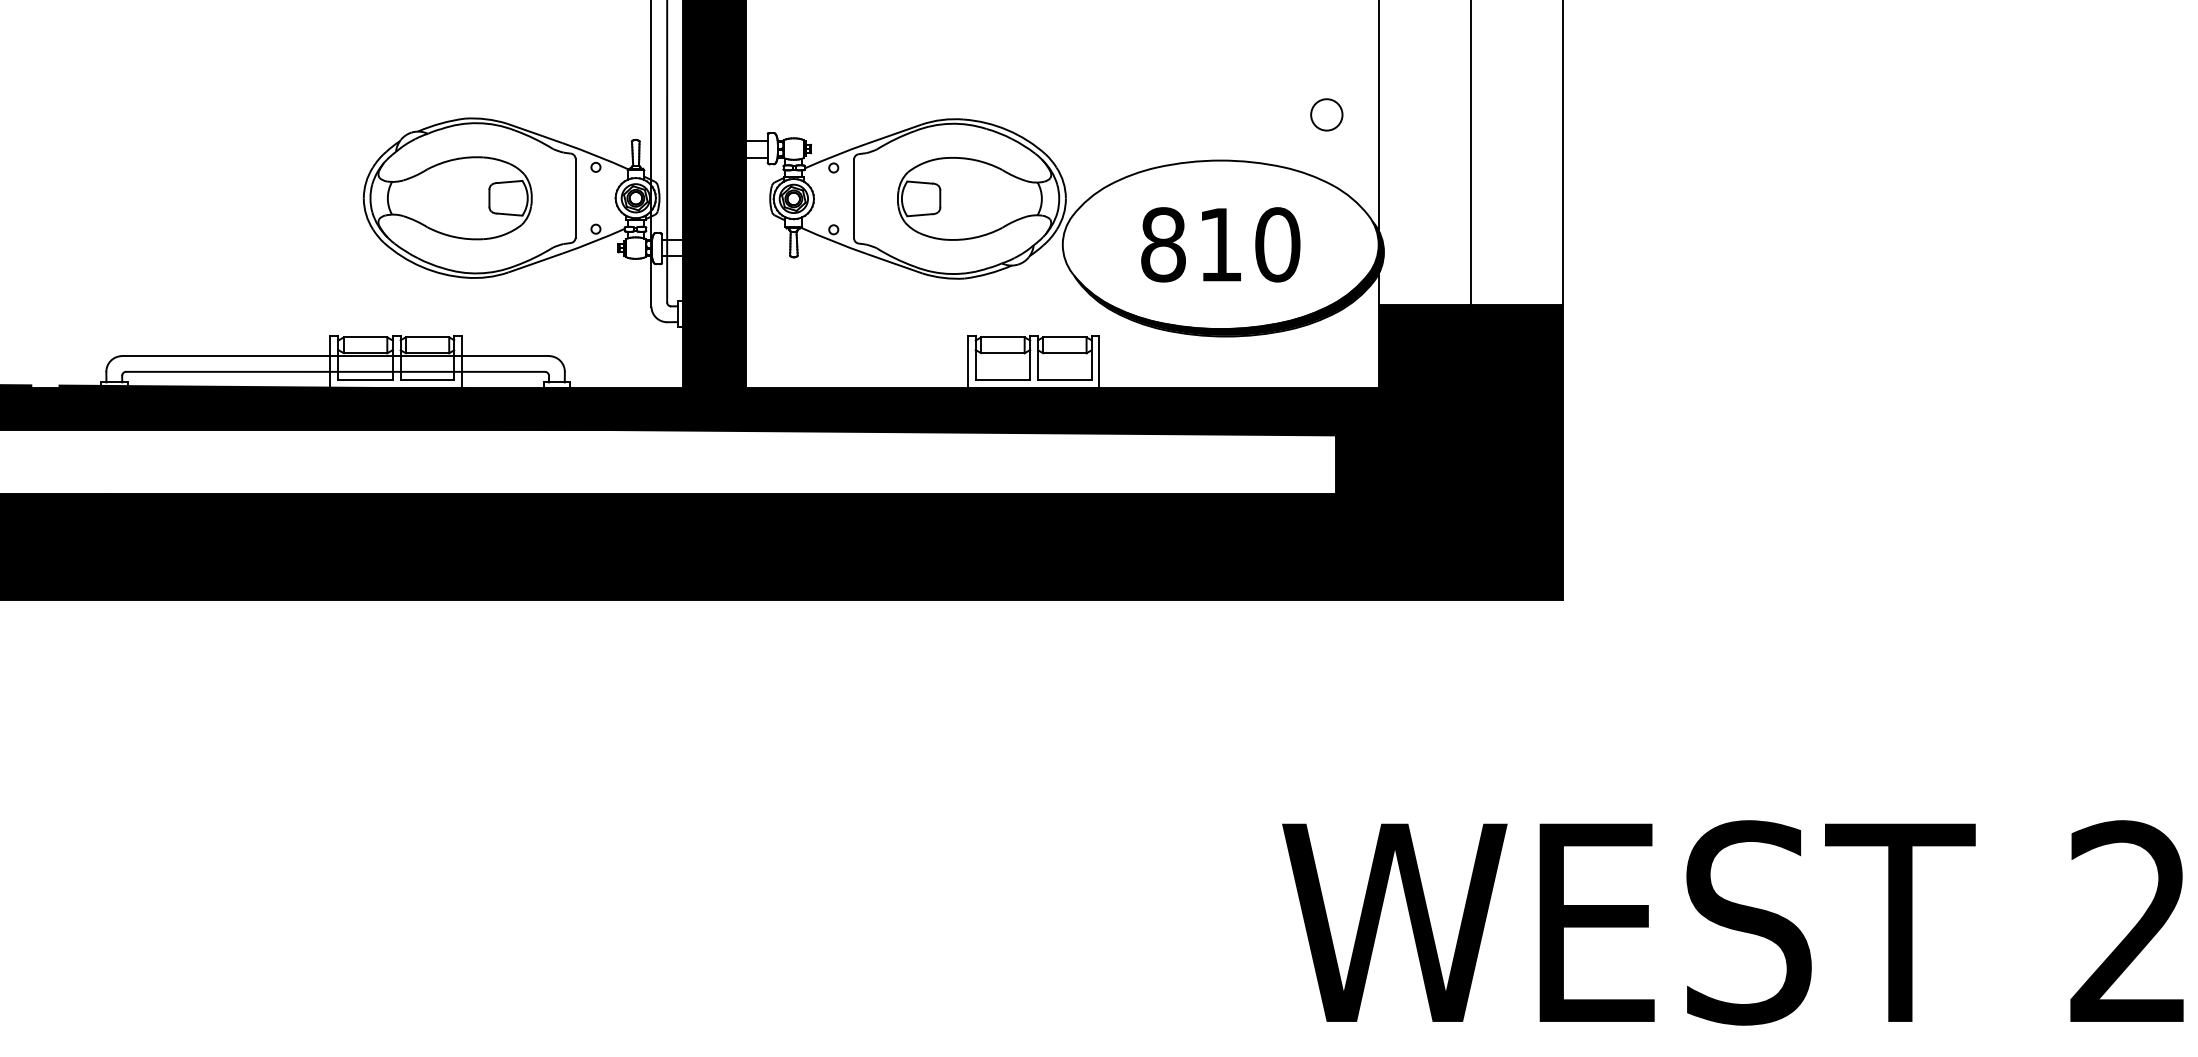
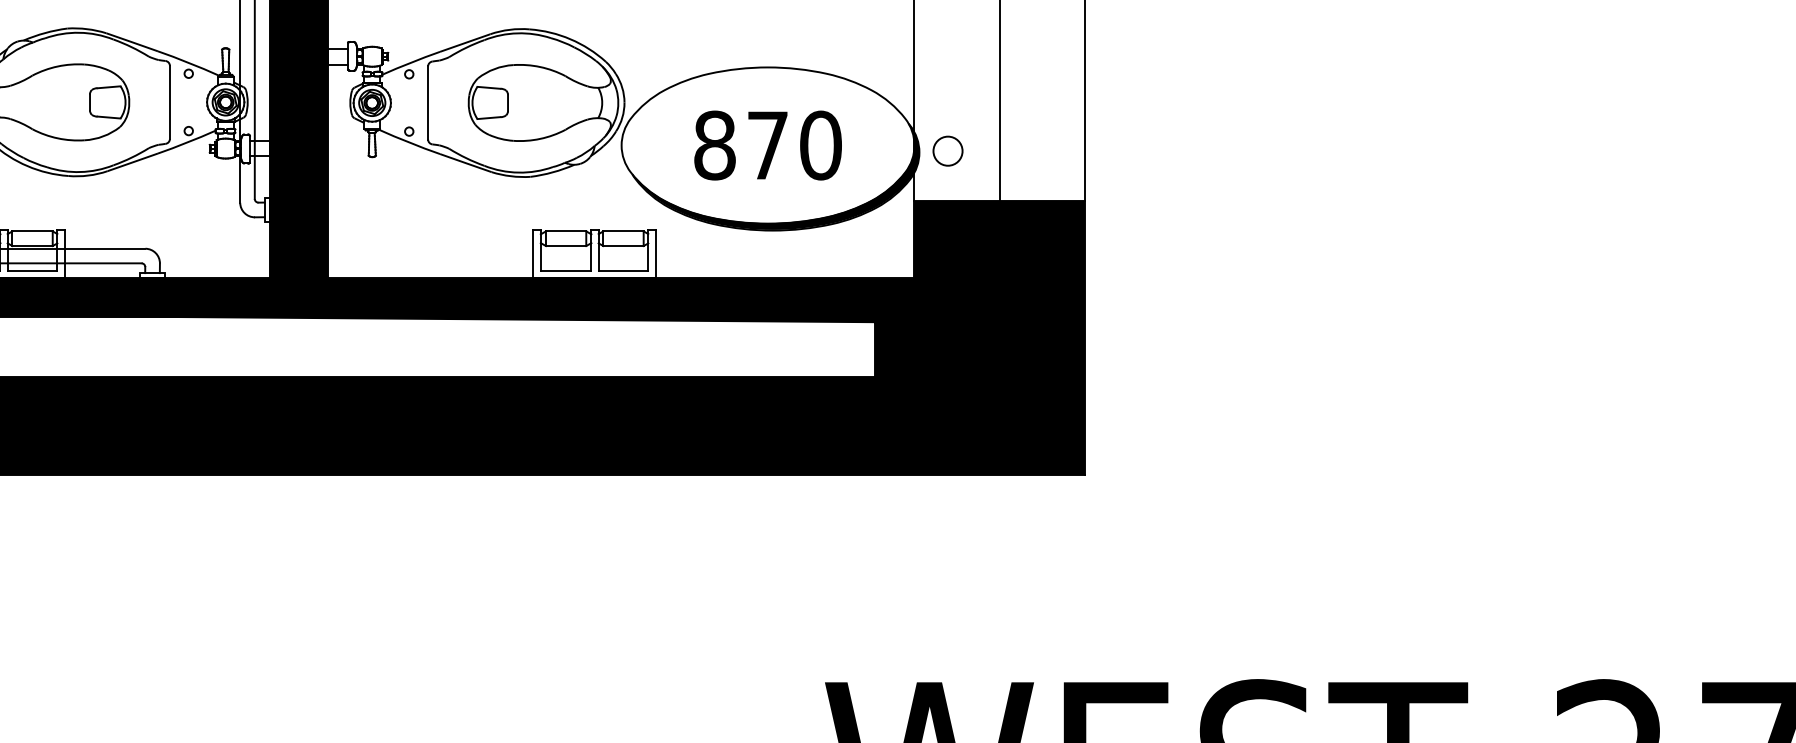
circle: (1326, 114) -> (947, 150), moved
text: (1220, 244) -> (767, 145), 810 -> 870

